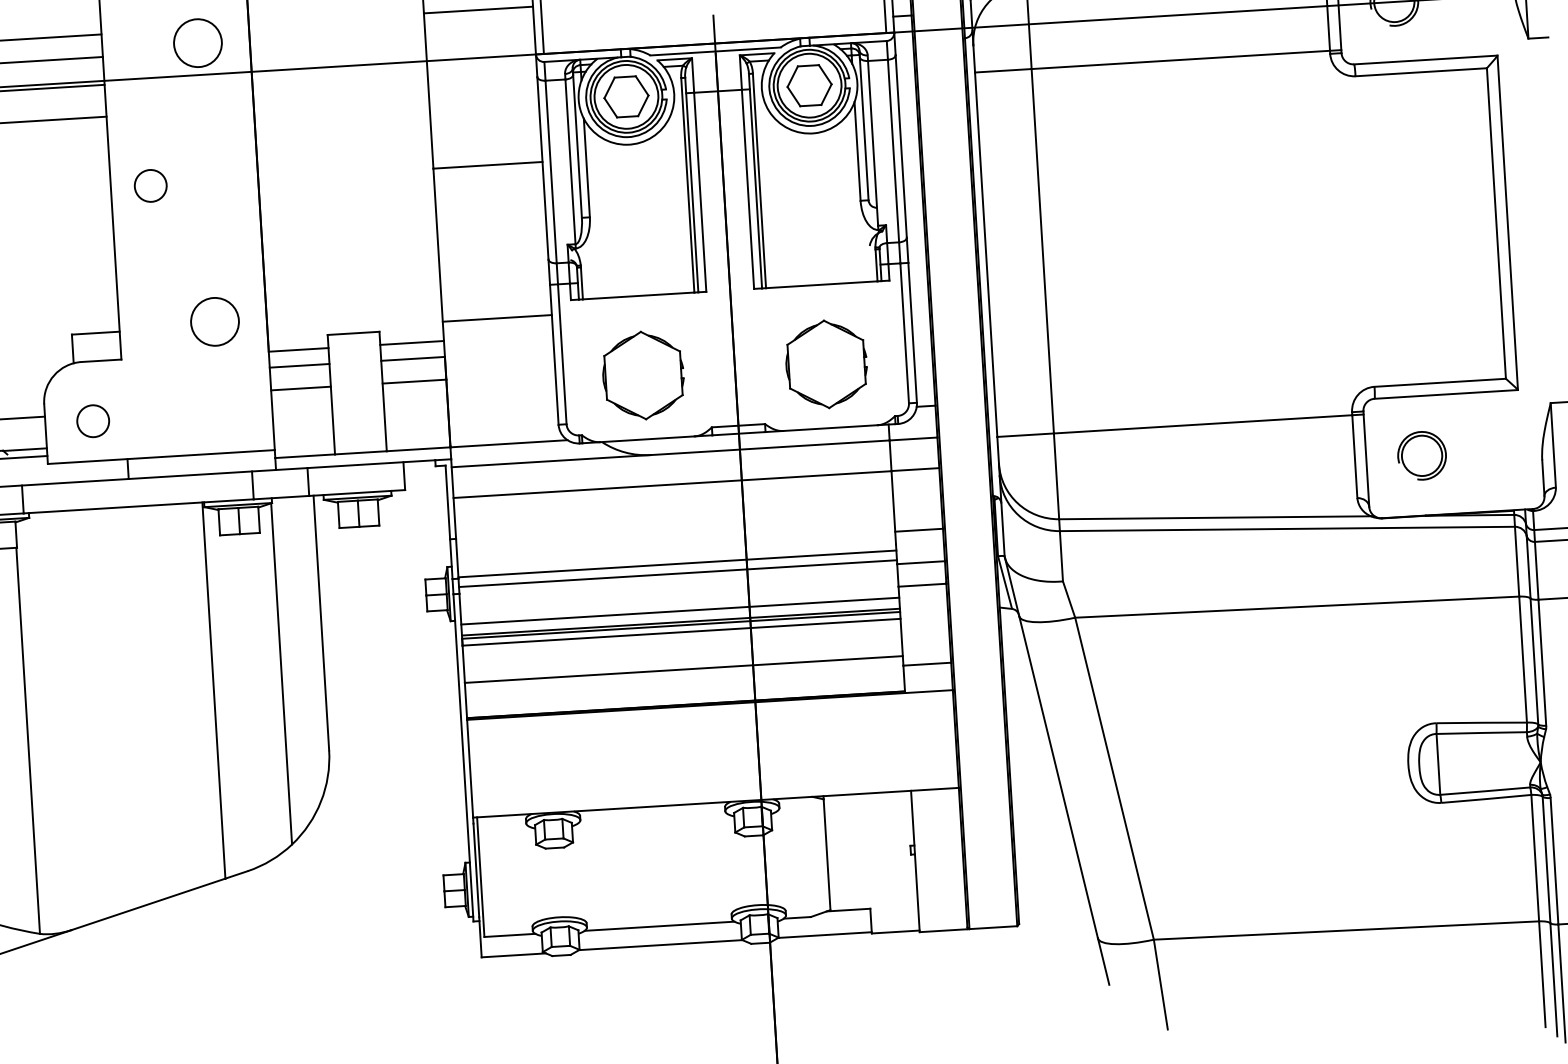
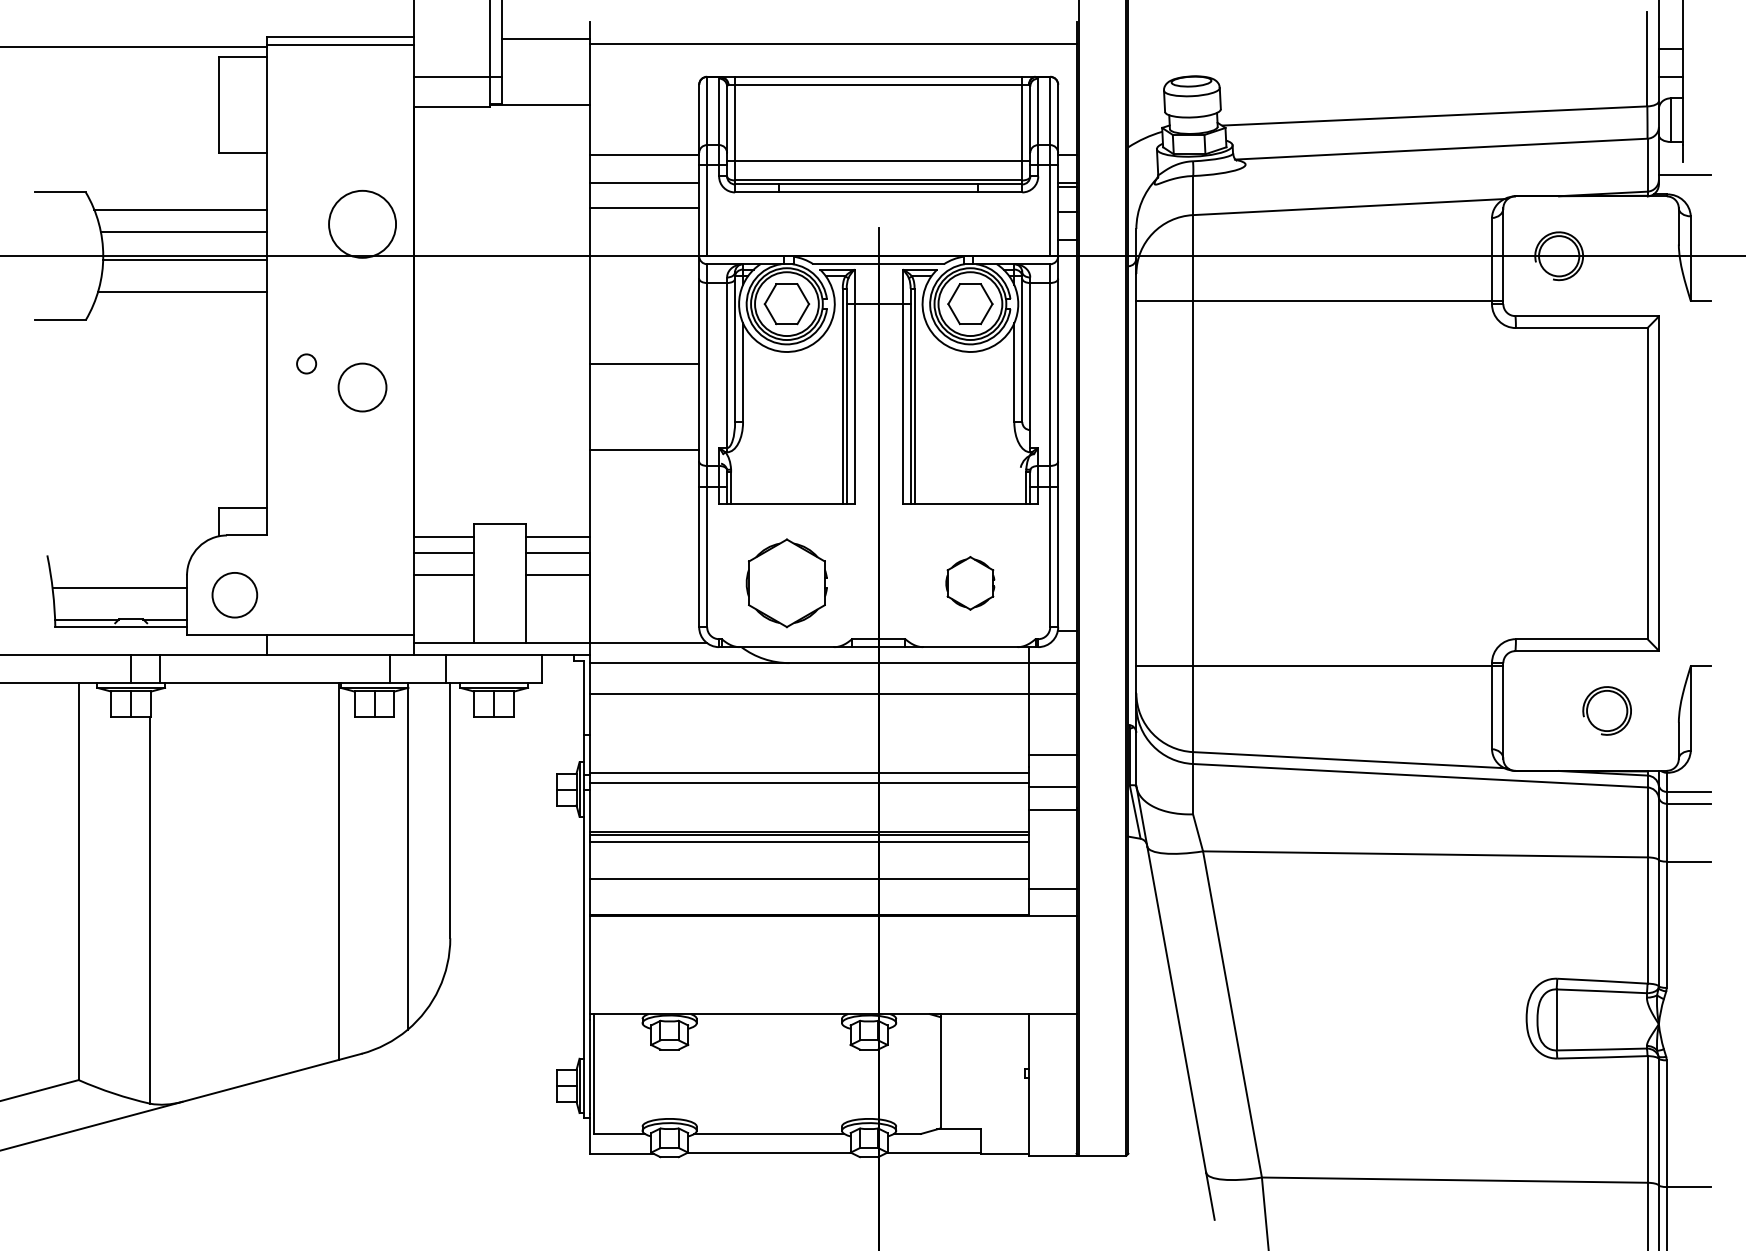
circle: (197, 43) -> (362, 224), size x1.4
circle: (150, 185) -> (306, 363), size x0.6
line: (497, 318) -> (644, 450), moved
circle: (214, 321) -> (362, 387), moved
part: (826, 364) -> (970, 583), size x0.6
circle: (92, 421) -> (234, 595), size x1.4
part: (1421, 455) -> (1606, 710), moved
line: (679, 610) -> (808, 820), removed

